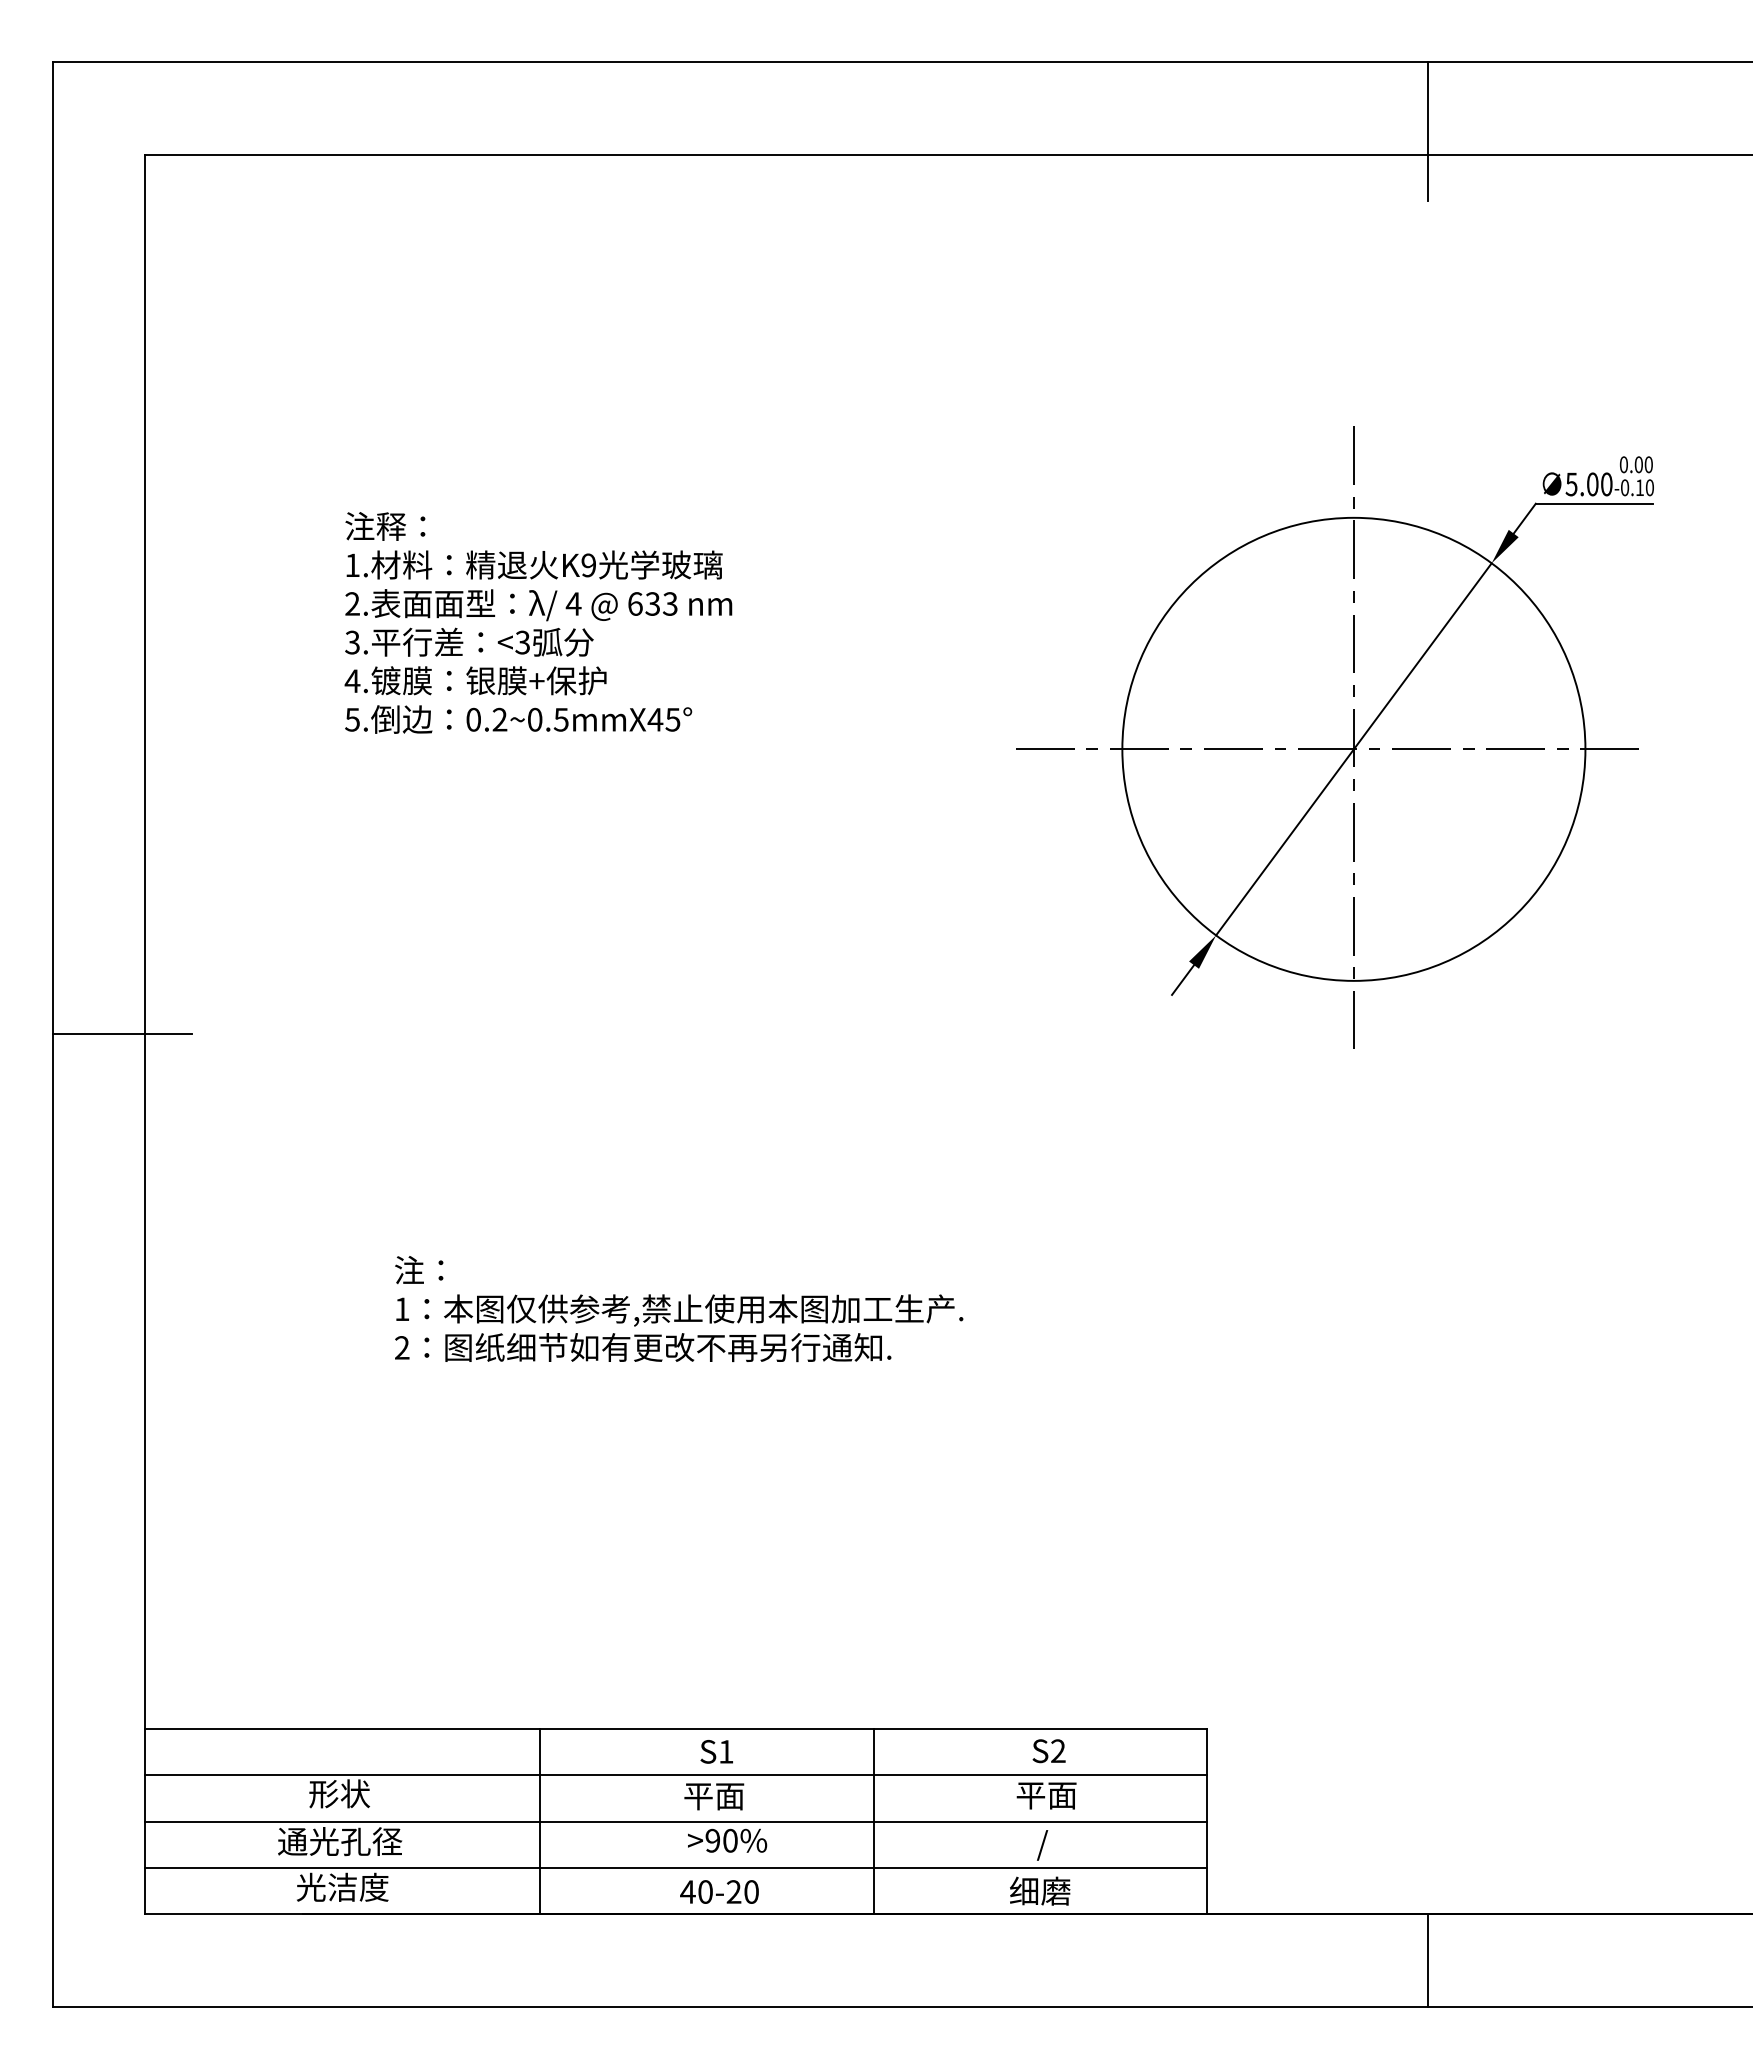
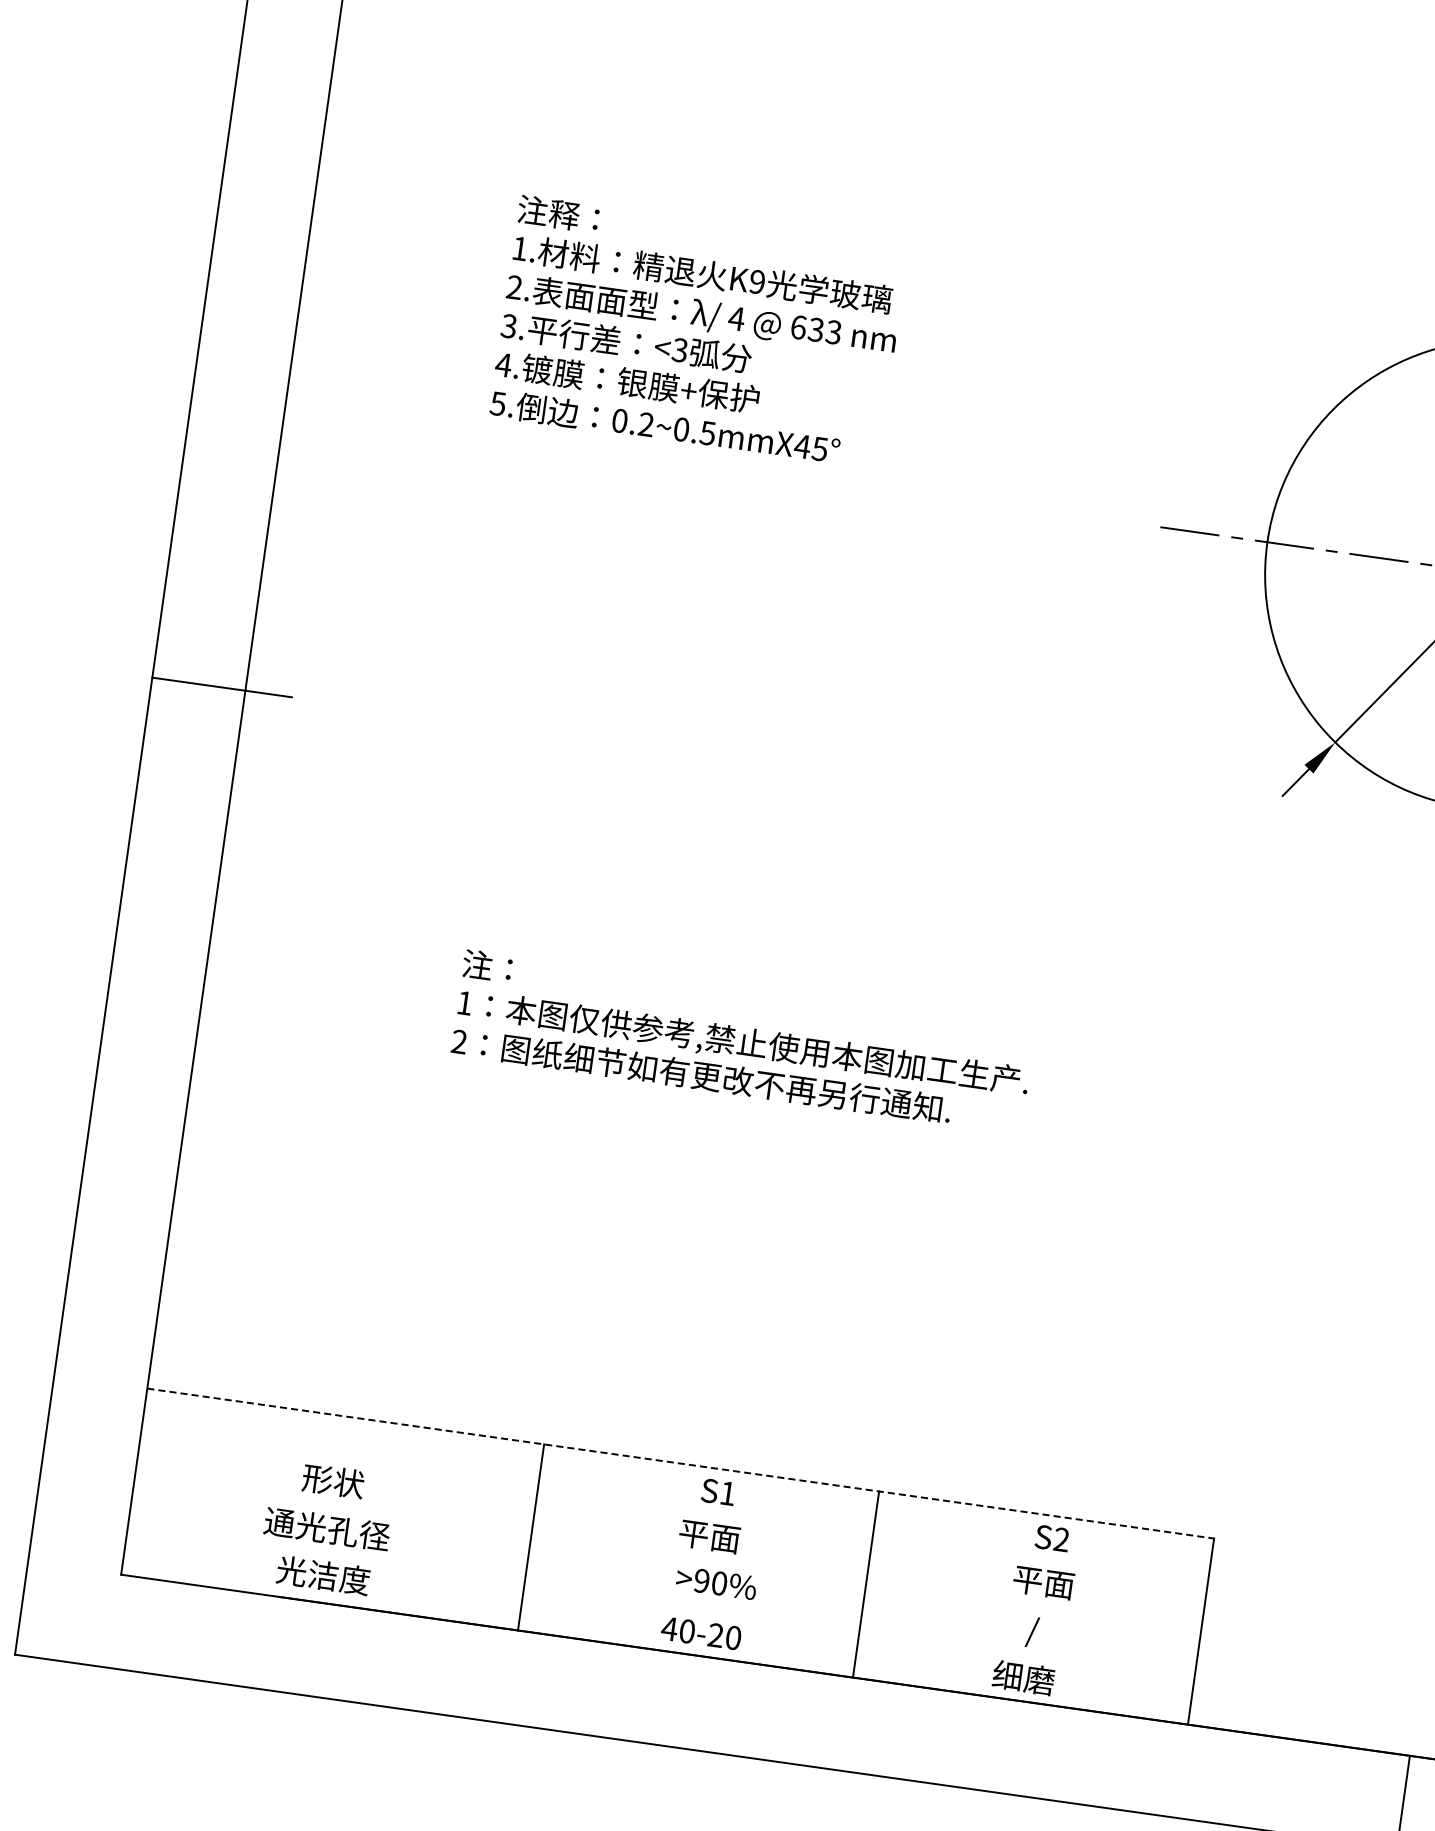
line: (676, 1729) -> (681, 1464), solid -> dashed
line: (676, 1775) -> (674, 1510), removed
line: (676, 1821) -> (668, 1556), removed
line: (676, 1868) -> (661, 1603), removed

